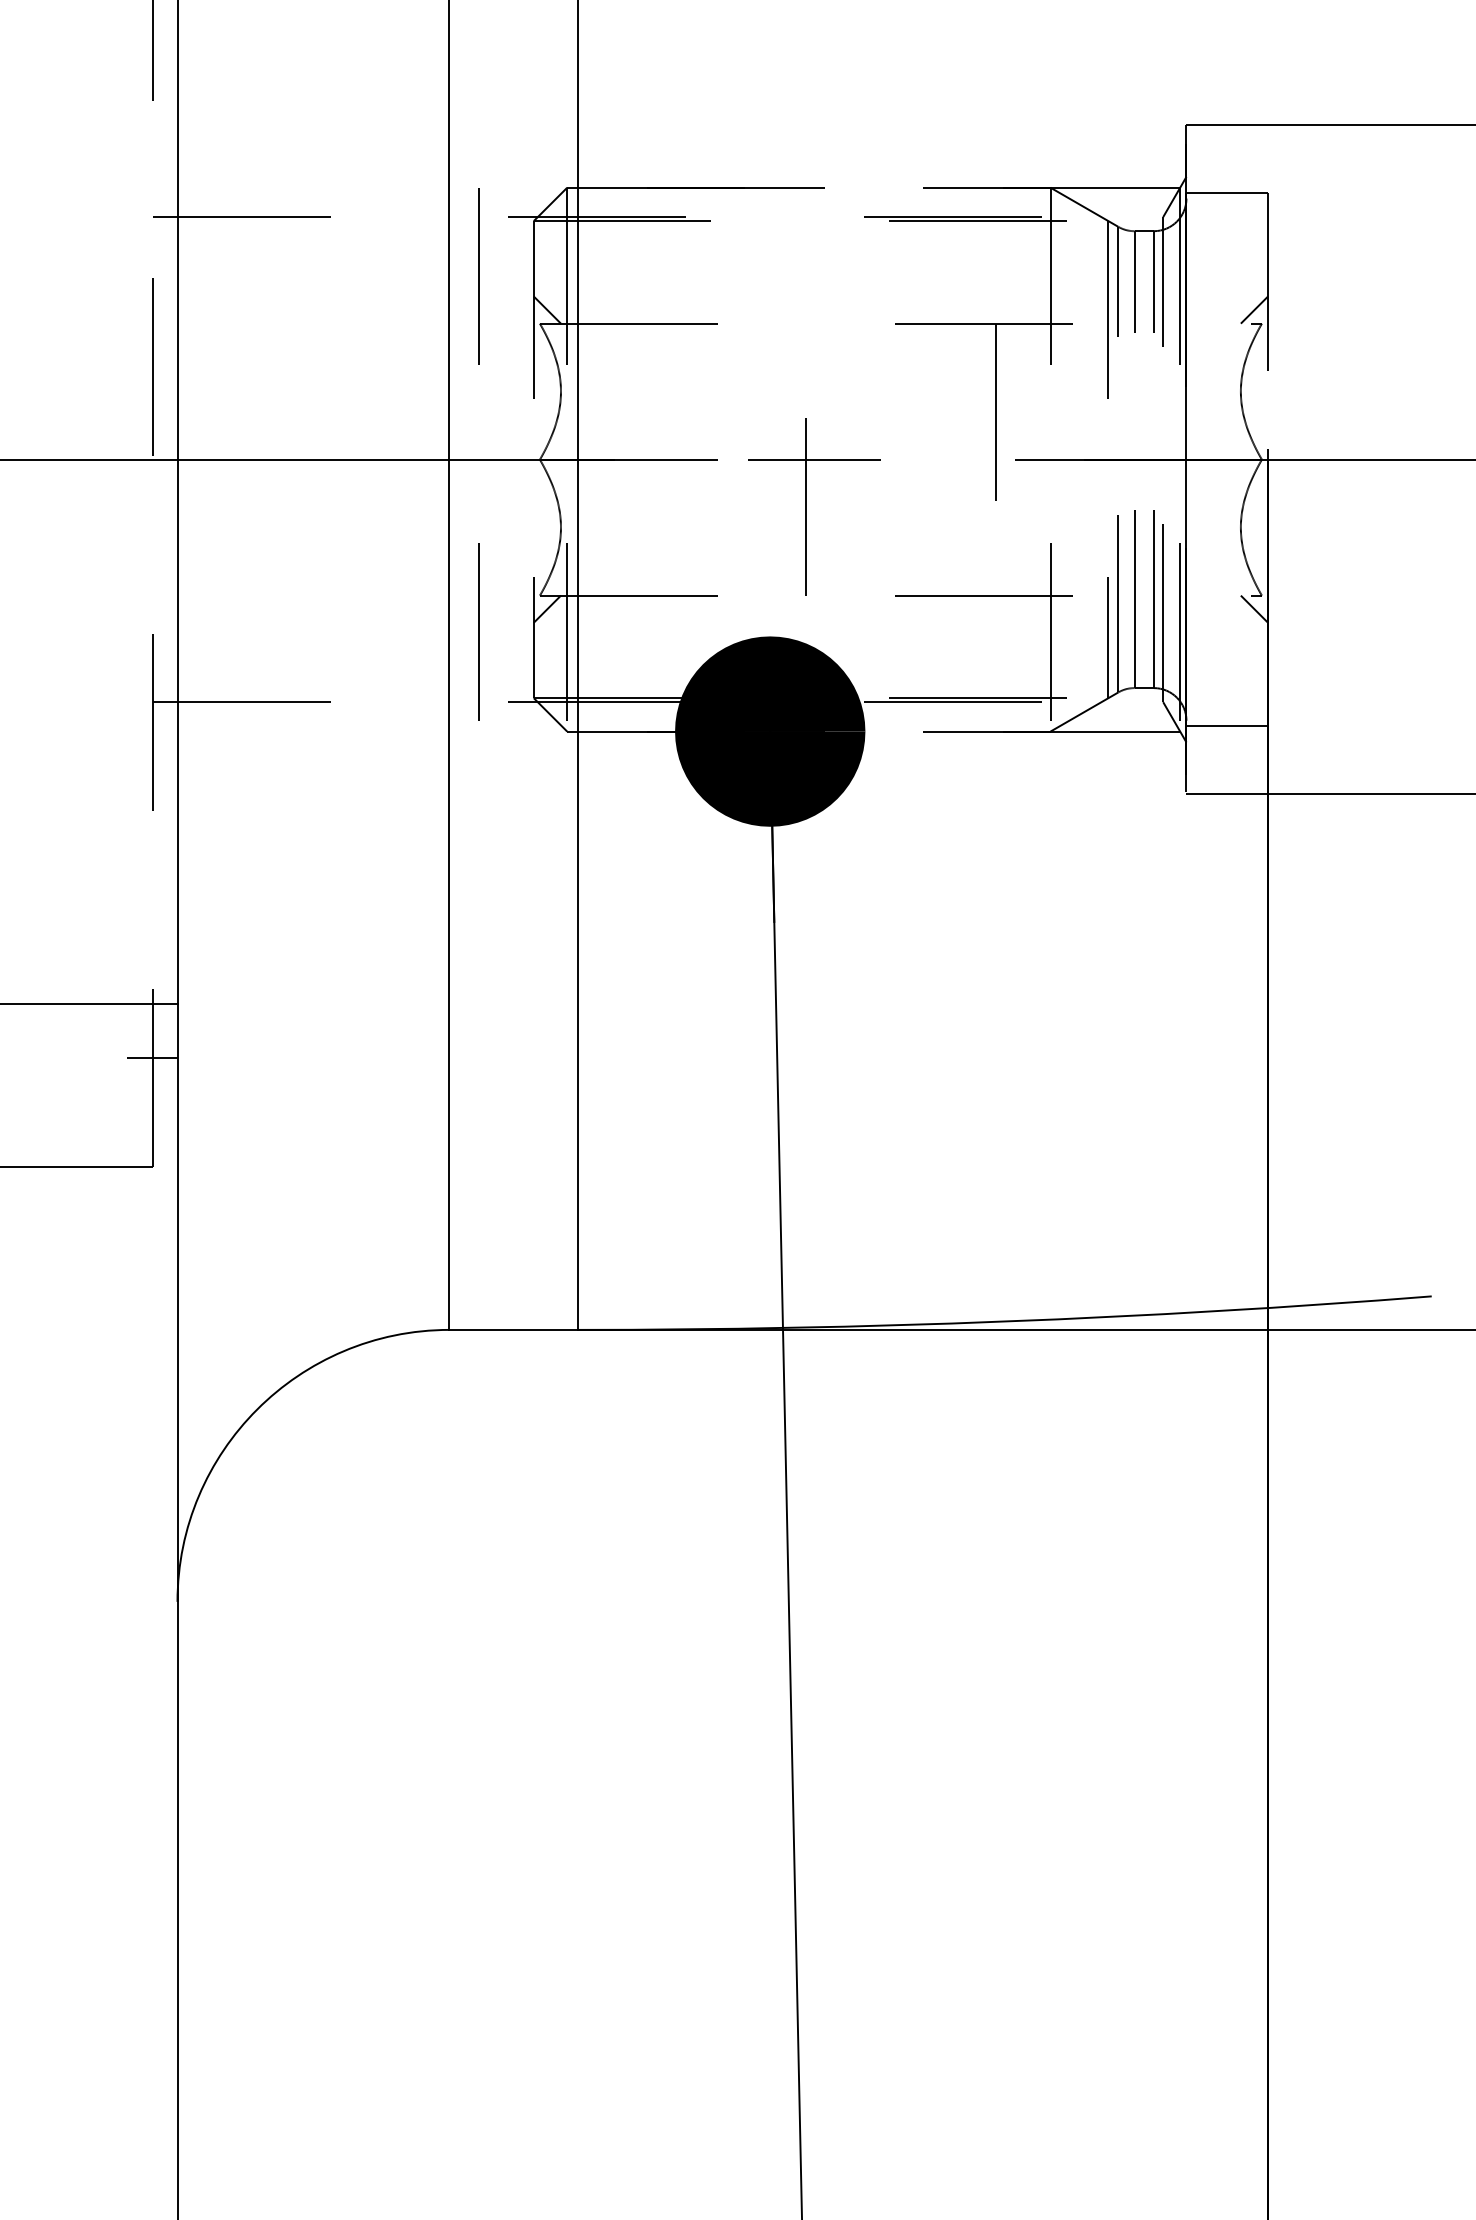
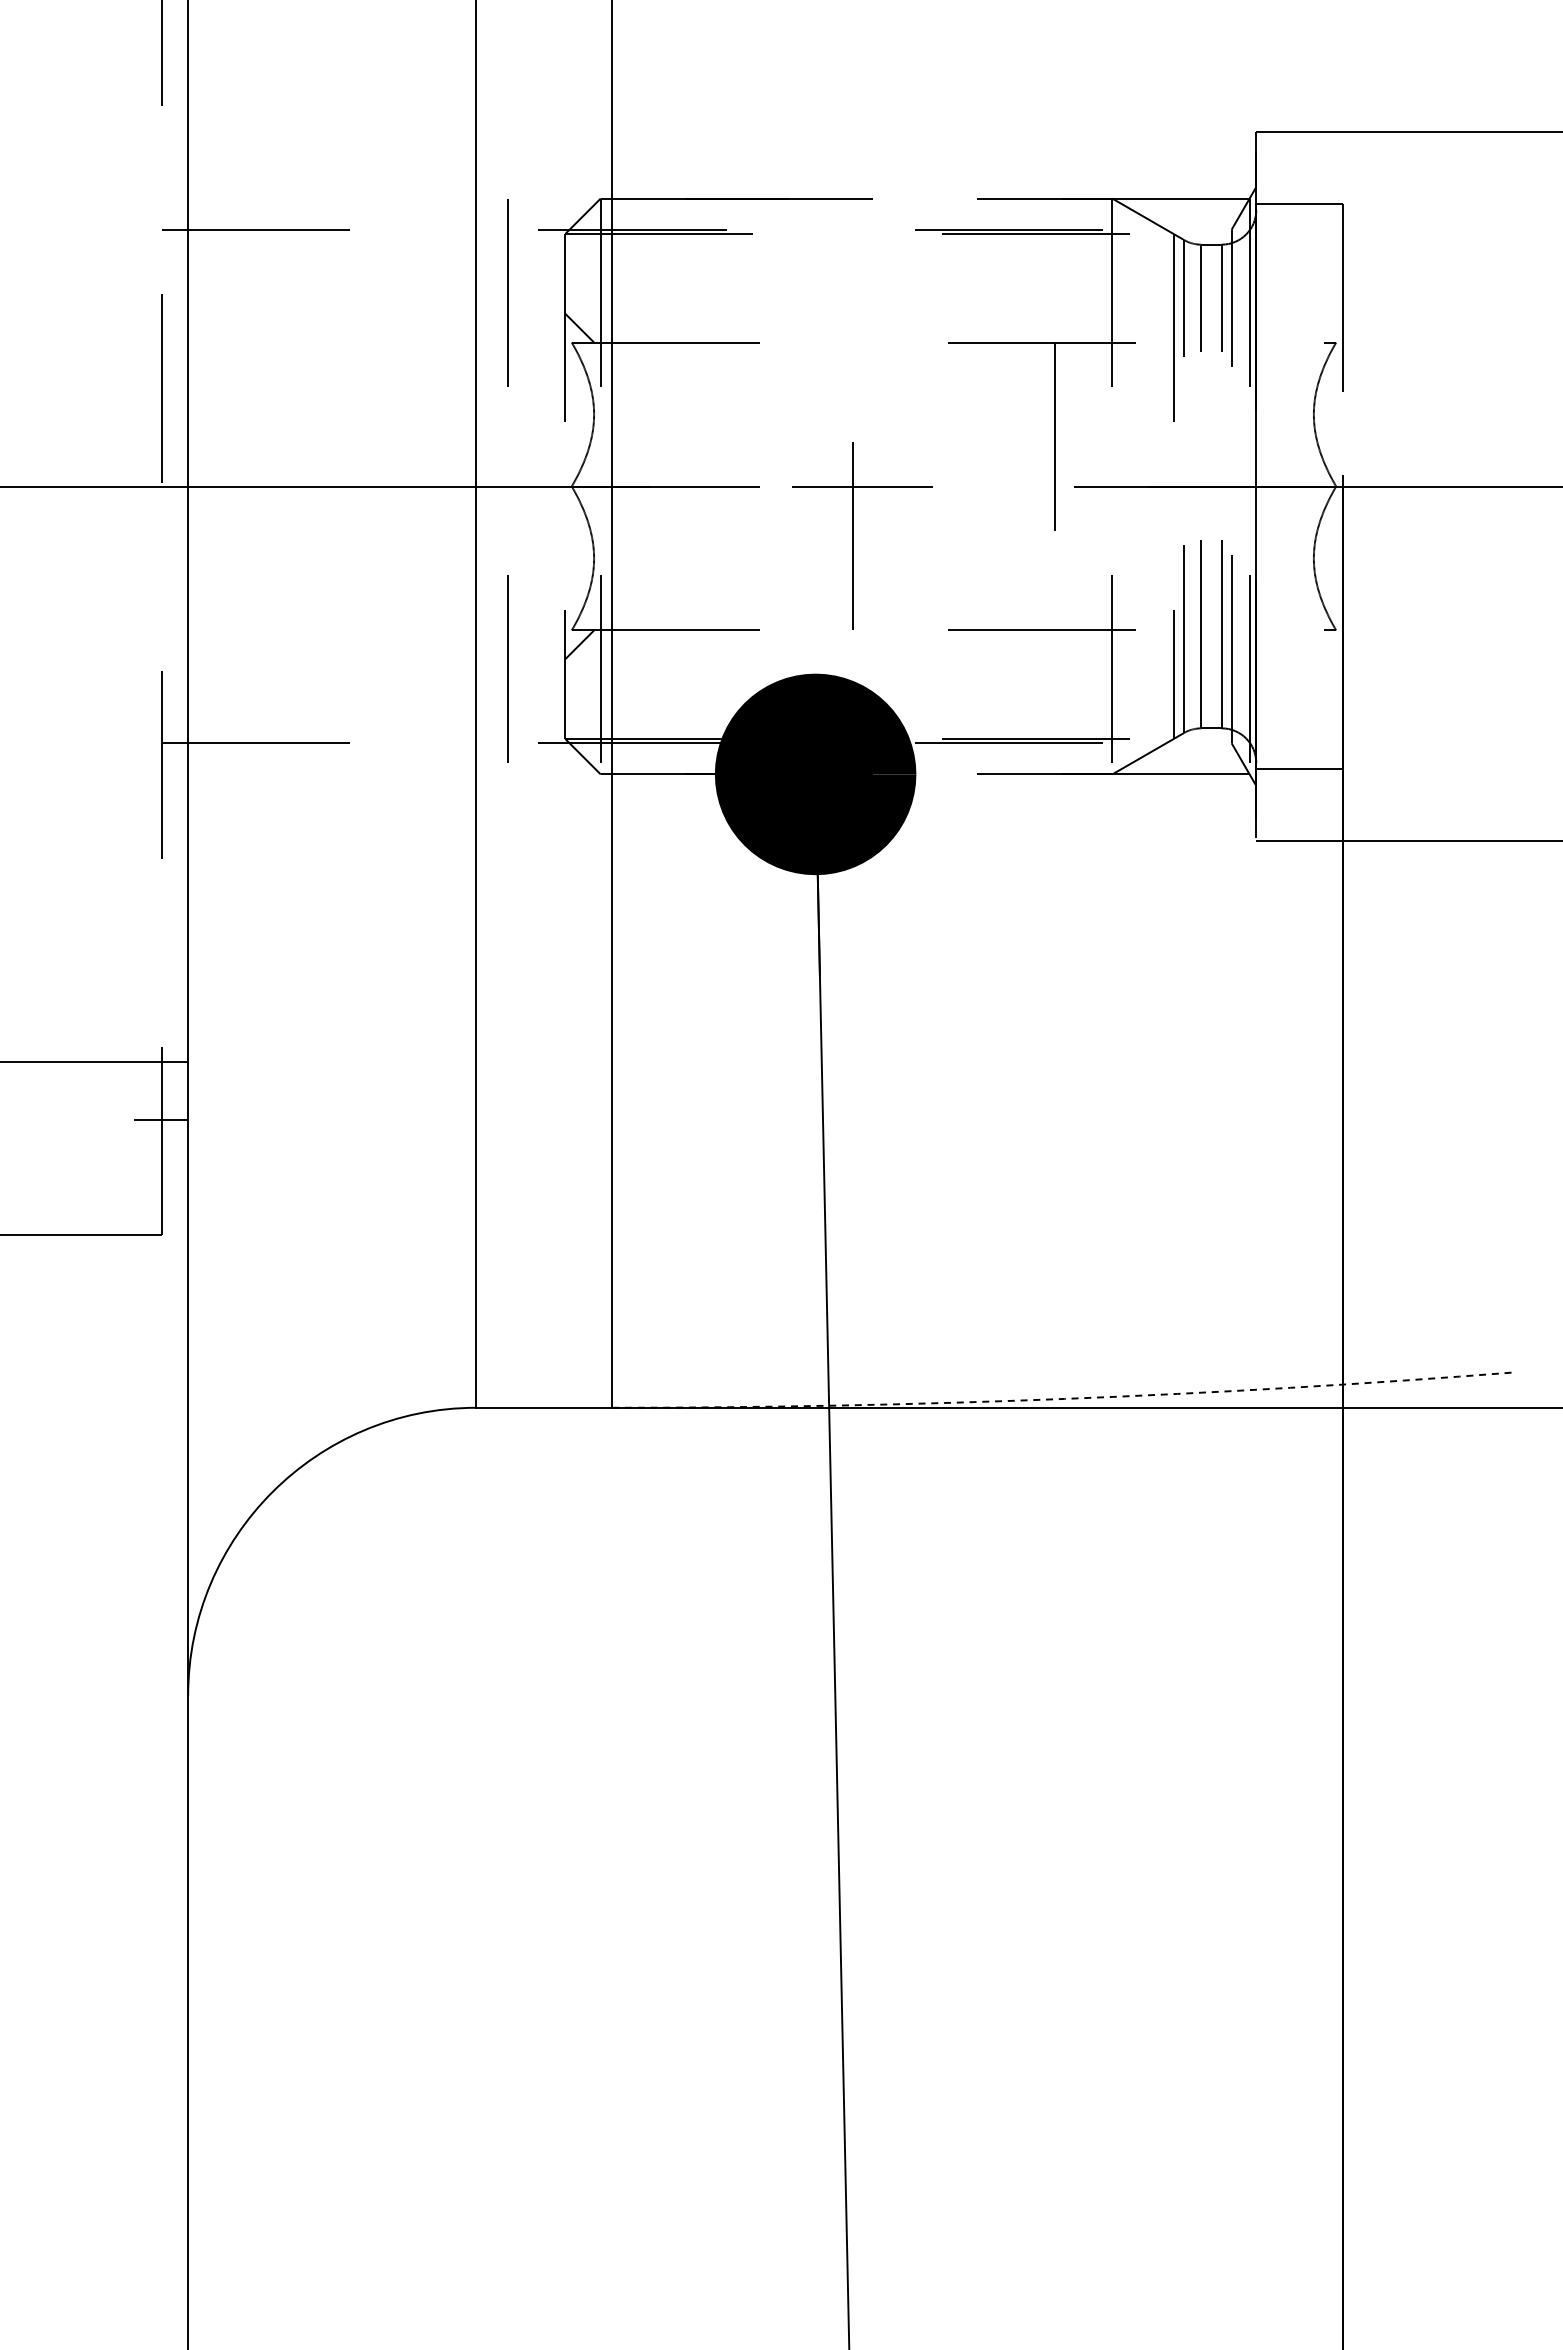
line: (1253, 309) -> (1327, 327), removed
line: (1253, 608) -> (1327, 644), removed
arc: (1005, 1321) -> (1064, 1398), solid -> dashed

